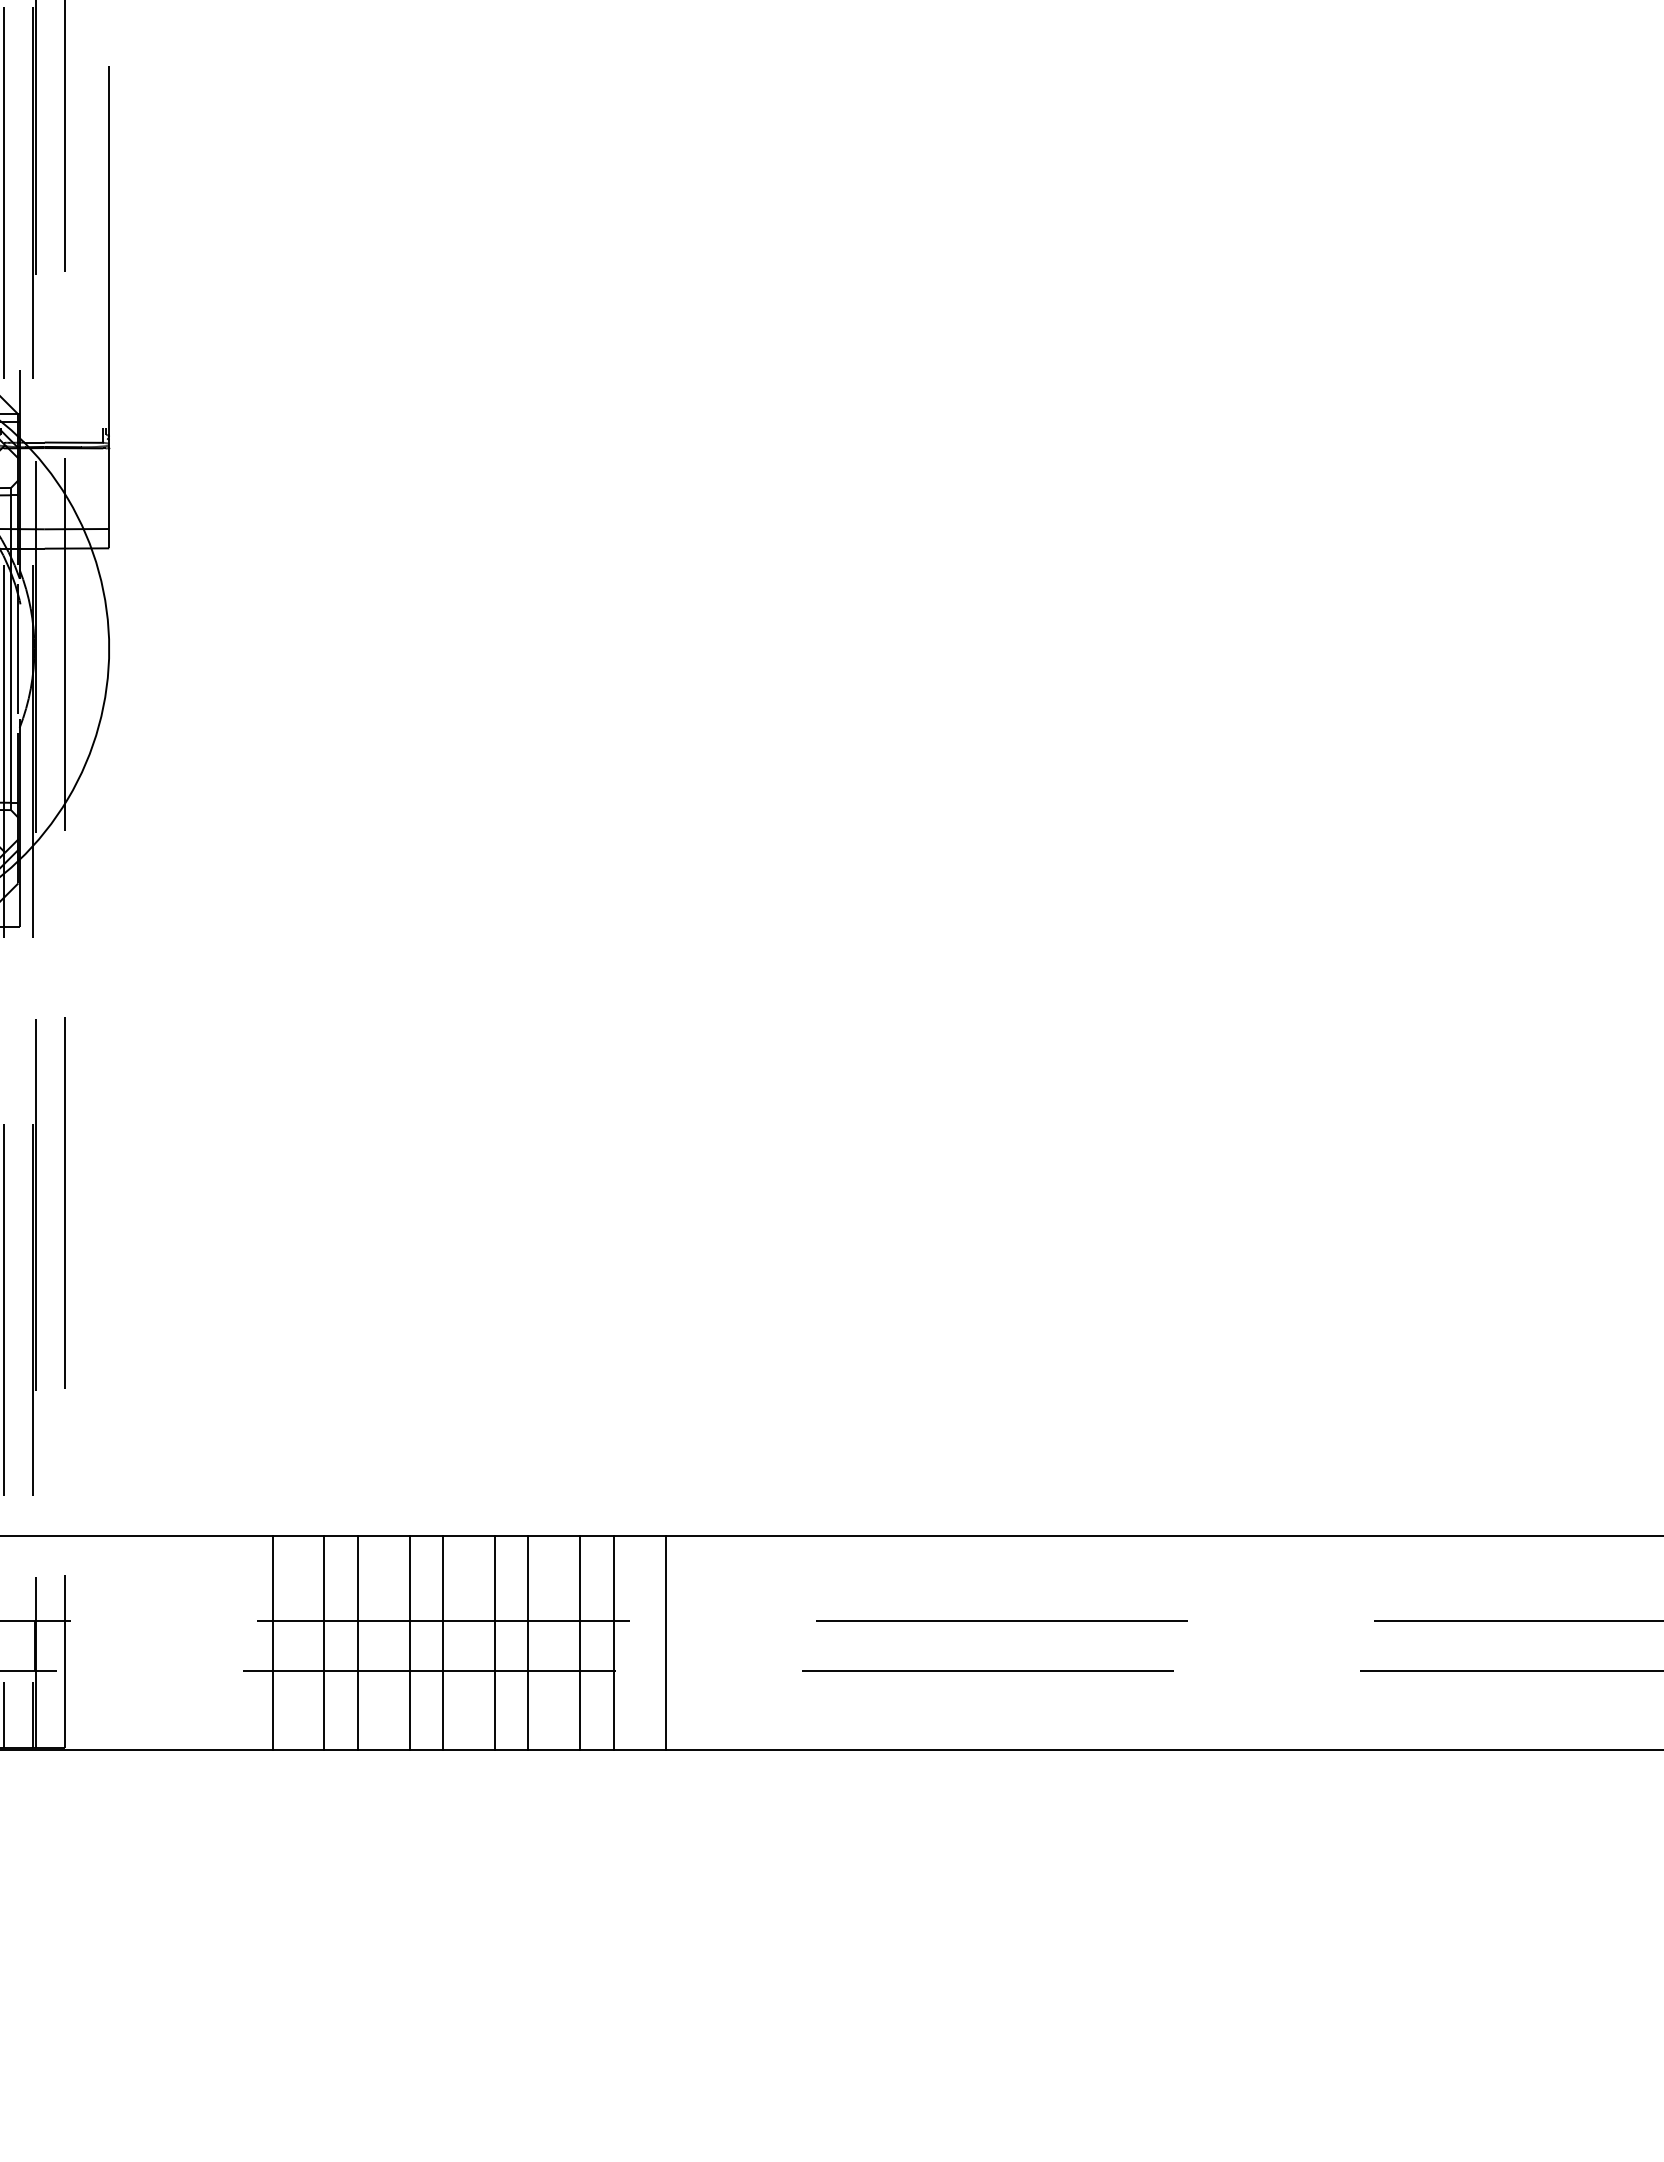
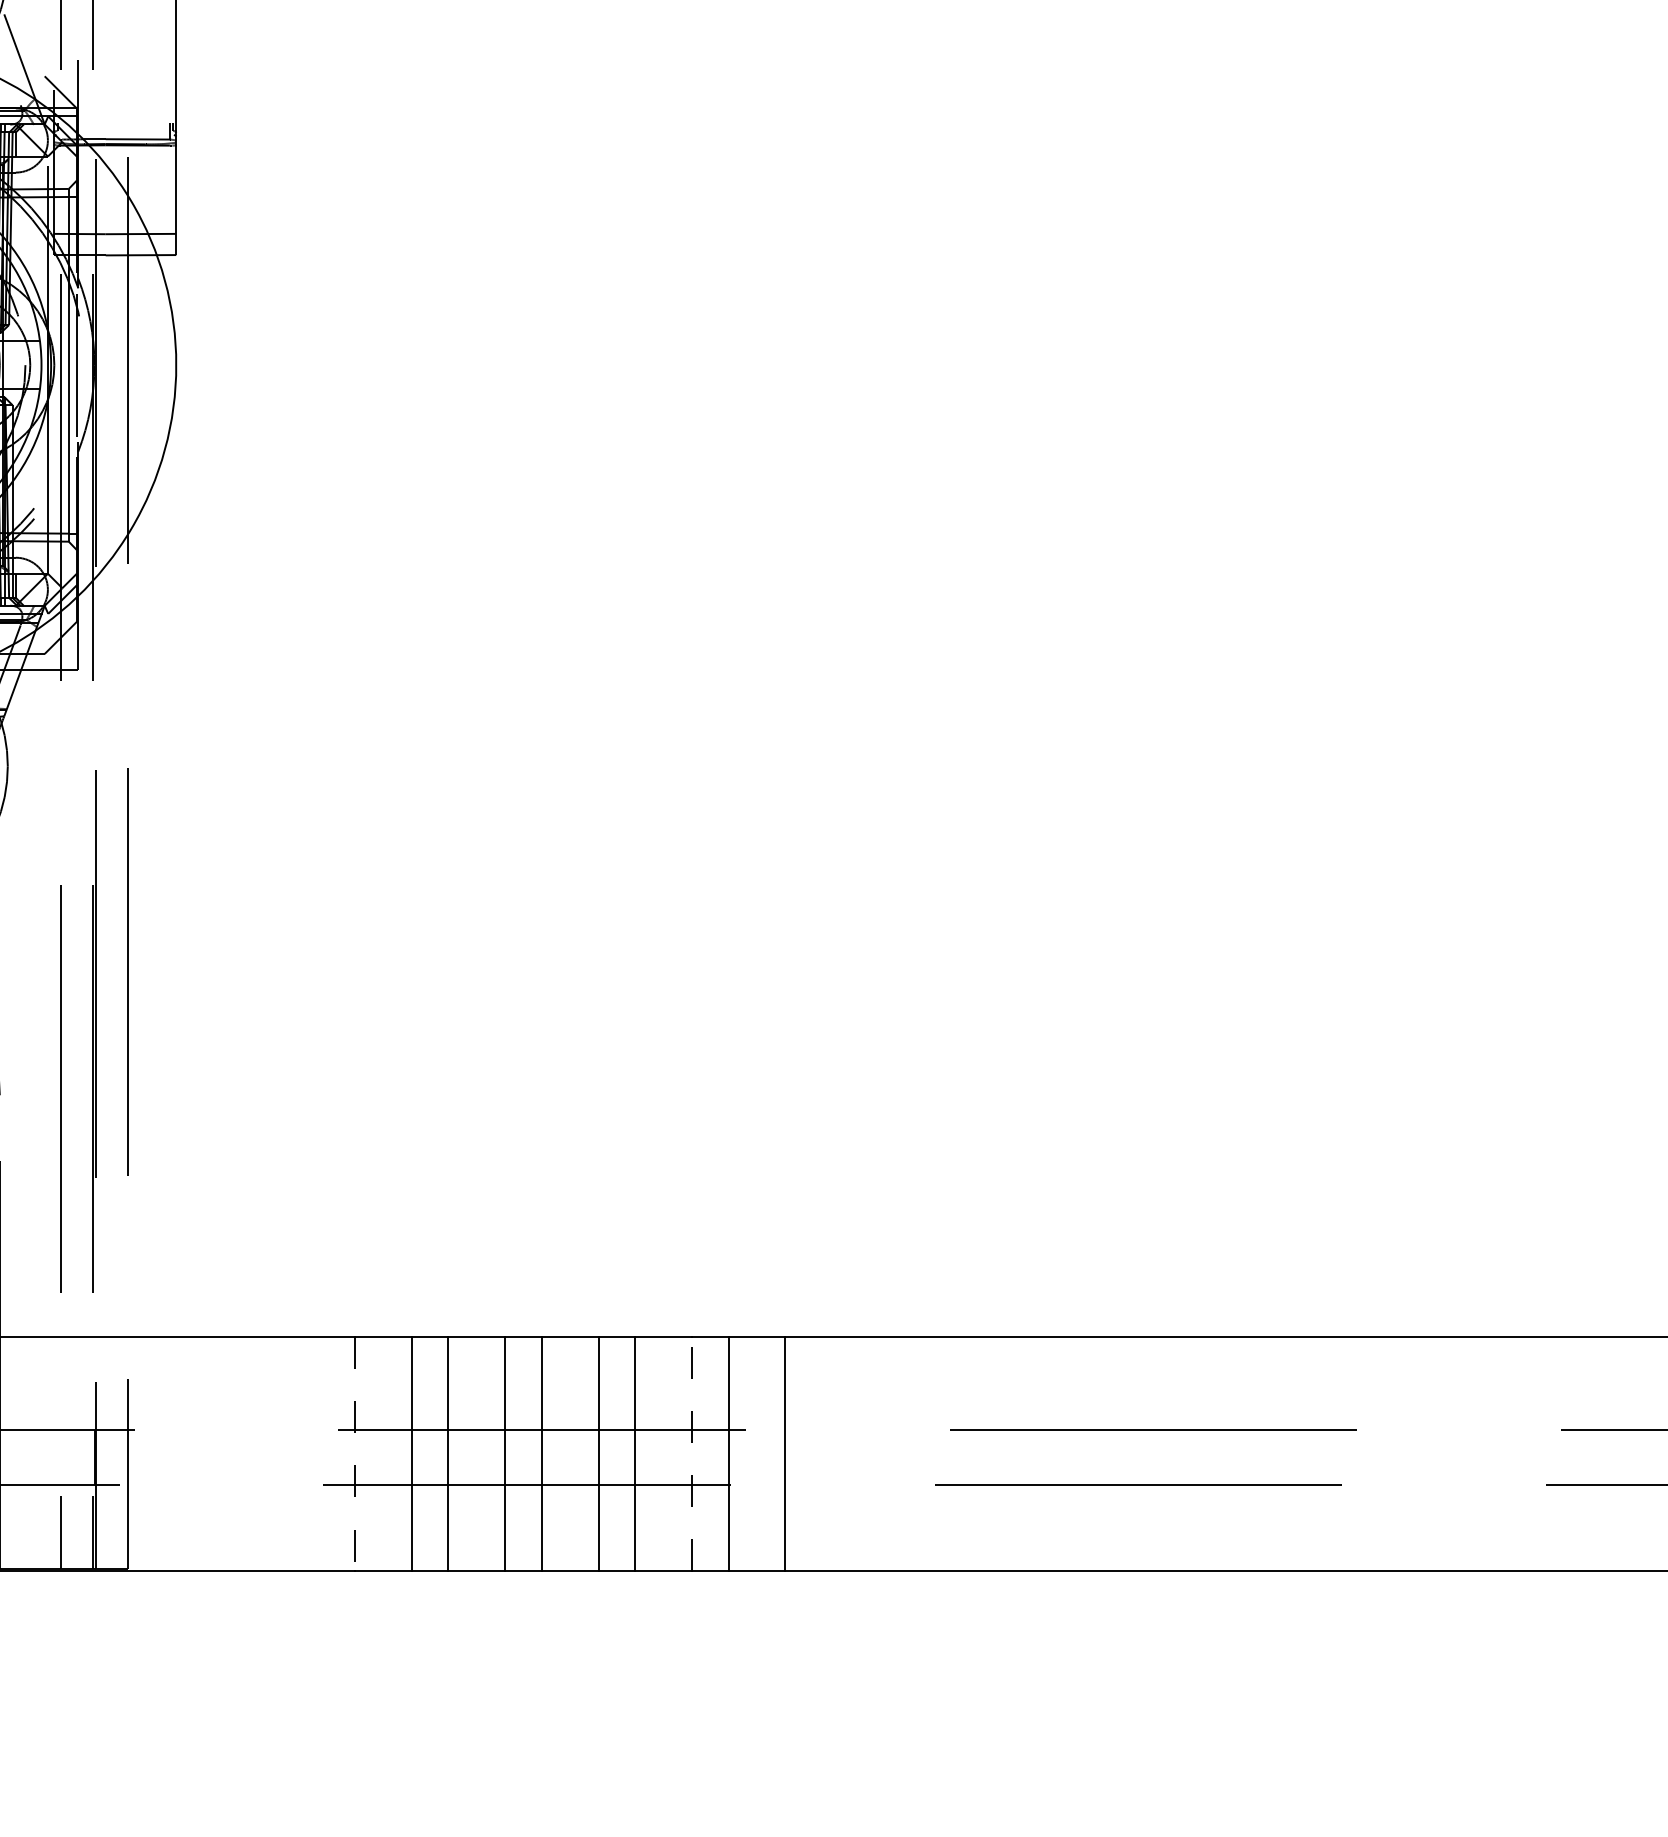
line: (272, 1643) -> (355, 1454), solid -> dashed
line: (580, 1643) -> (692, 1454), solid -> dashed

